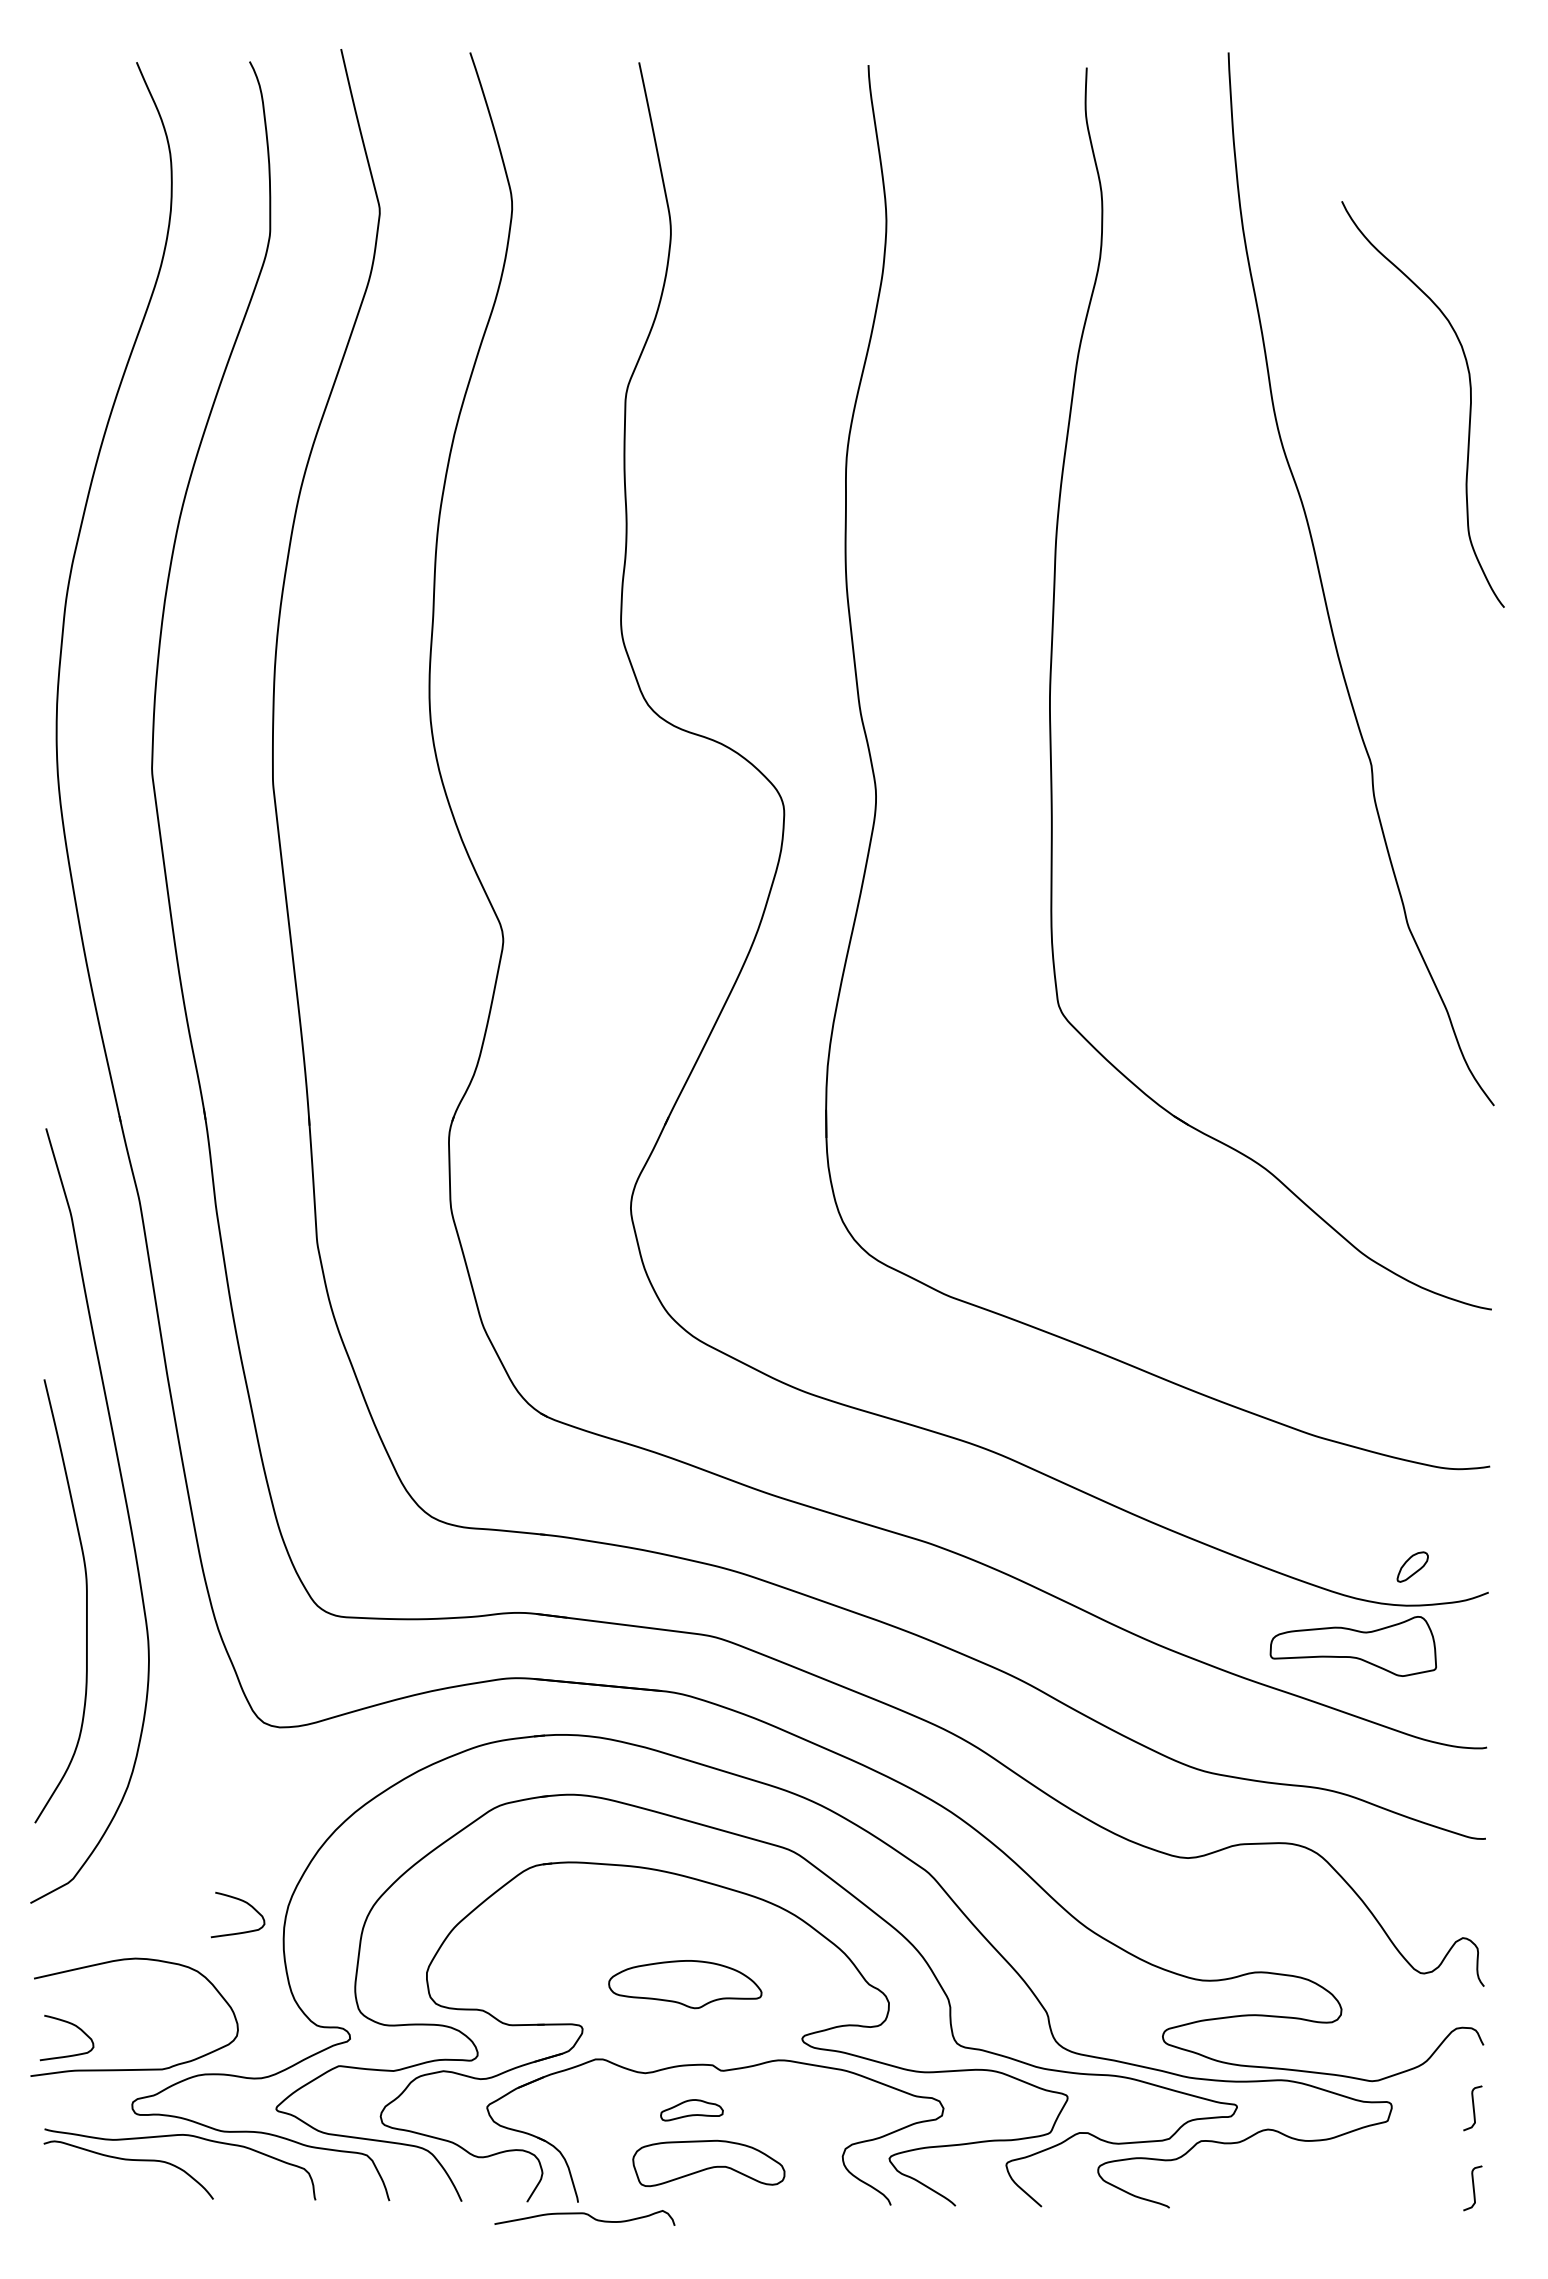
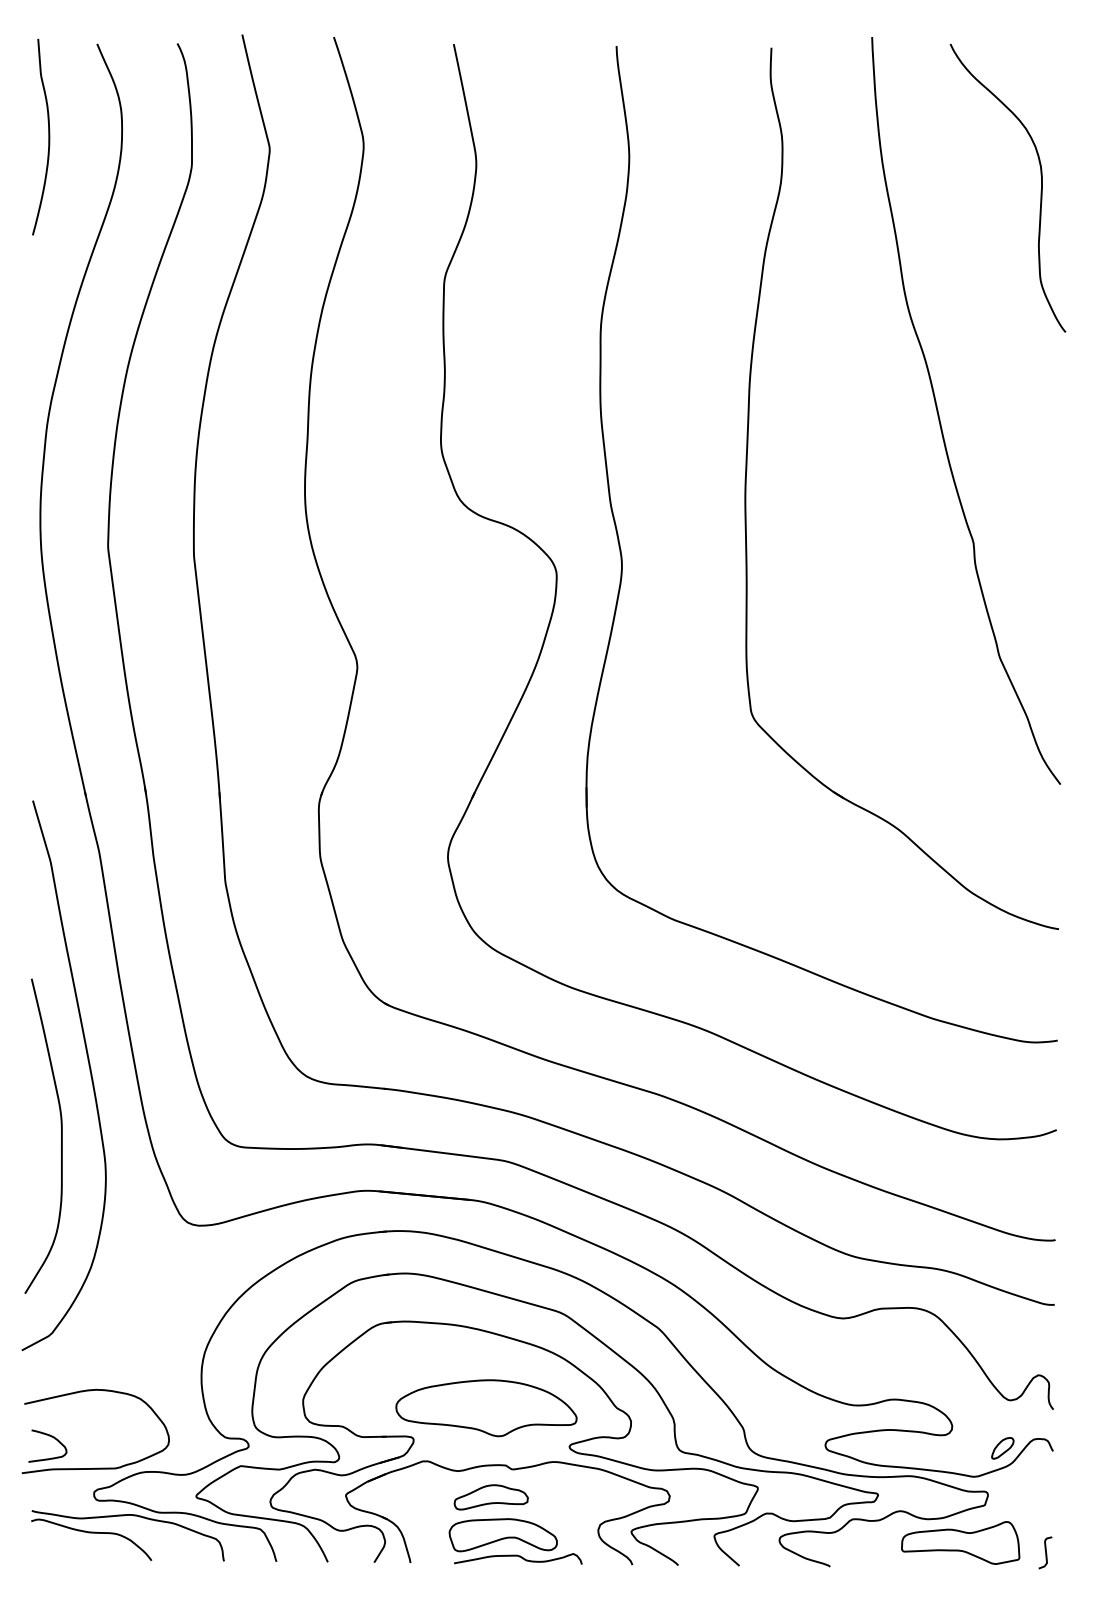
curve: (68, 193) -> (48, 137), added
curve: (1469, 406) -> (1040, 189), moved
part: (1412, 1566) -> (1002, 1447), moved
part: (1352, 1646) -> (960, 1543), moved
curve: (243, 1902) -> (173, 1350), removed
part: (685, 1984) -> (486, 1408), size x1.67
curve: (1472, 2108) -> (1045, 1496), removed
part: (691, 2110) -> (490, 1497), size x1.67
curve: (586, 2215) -> (519, 1557), moved

